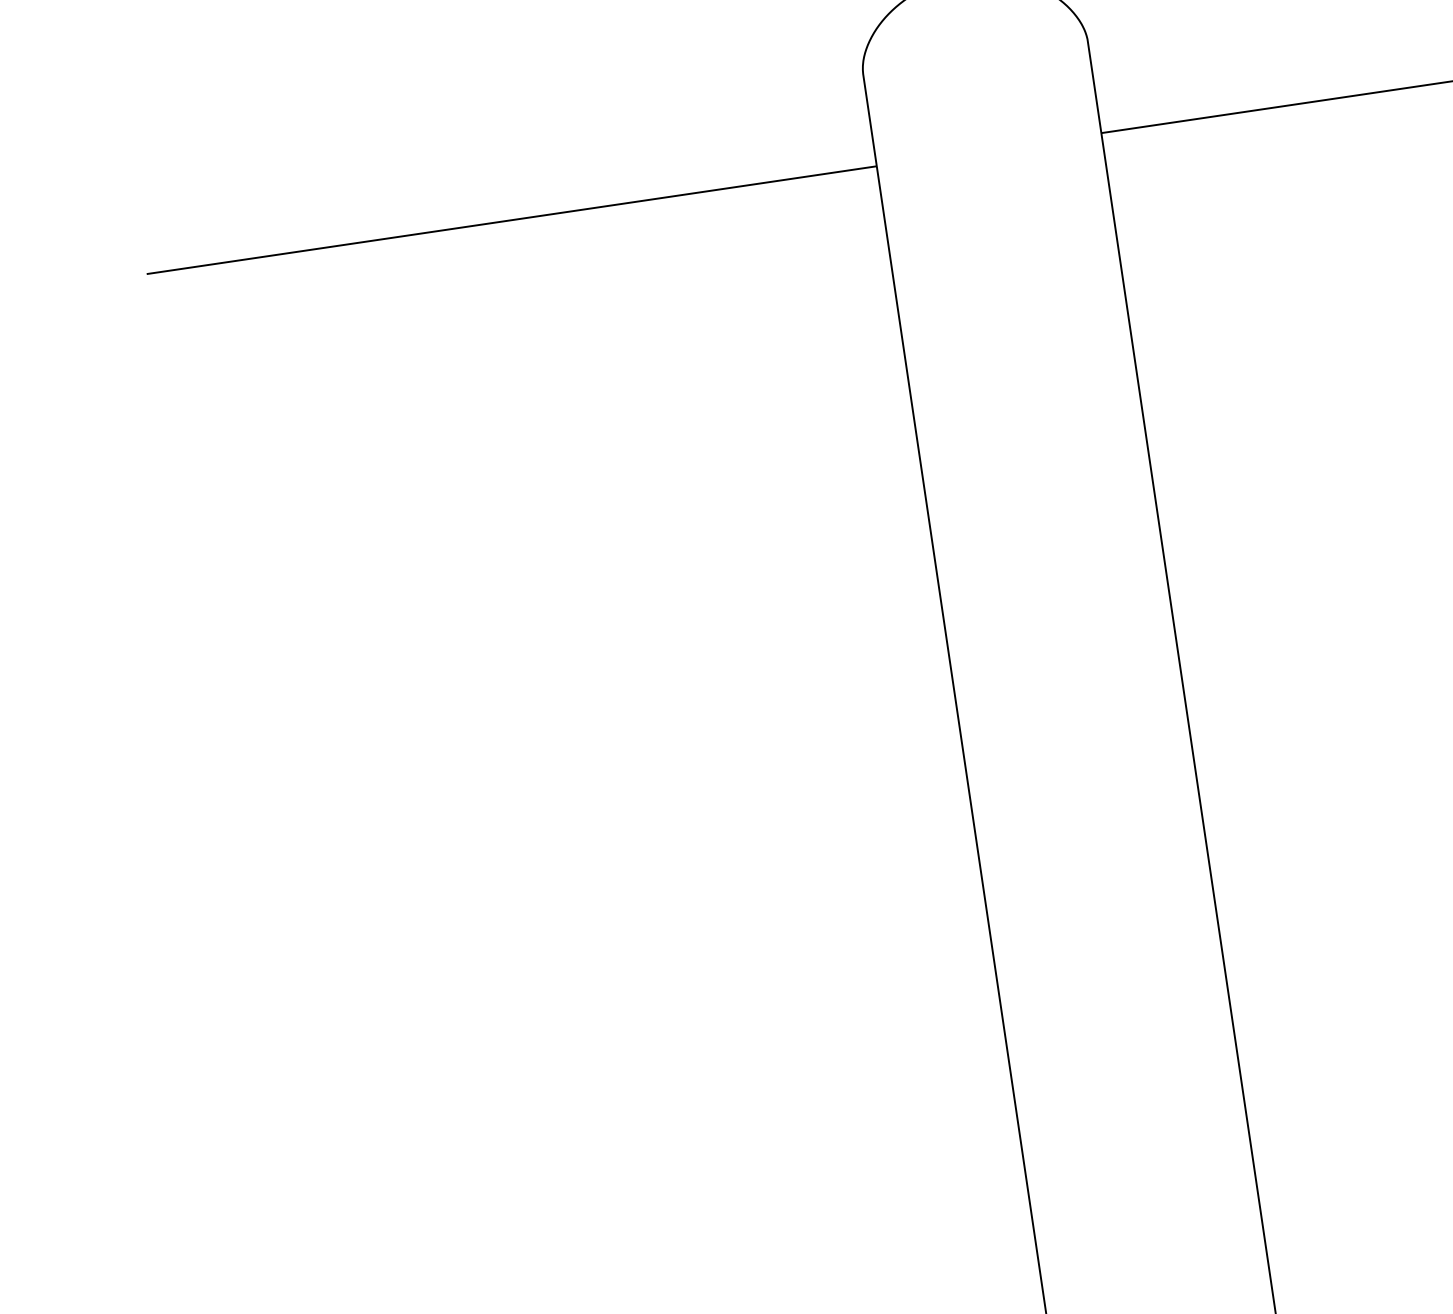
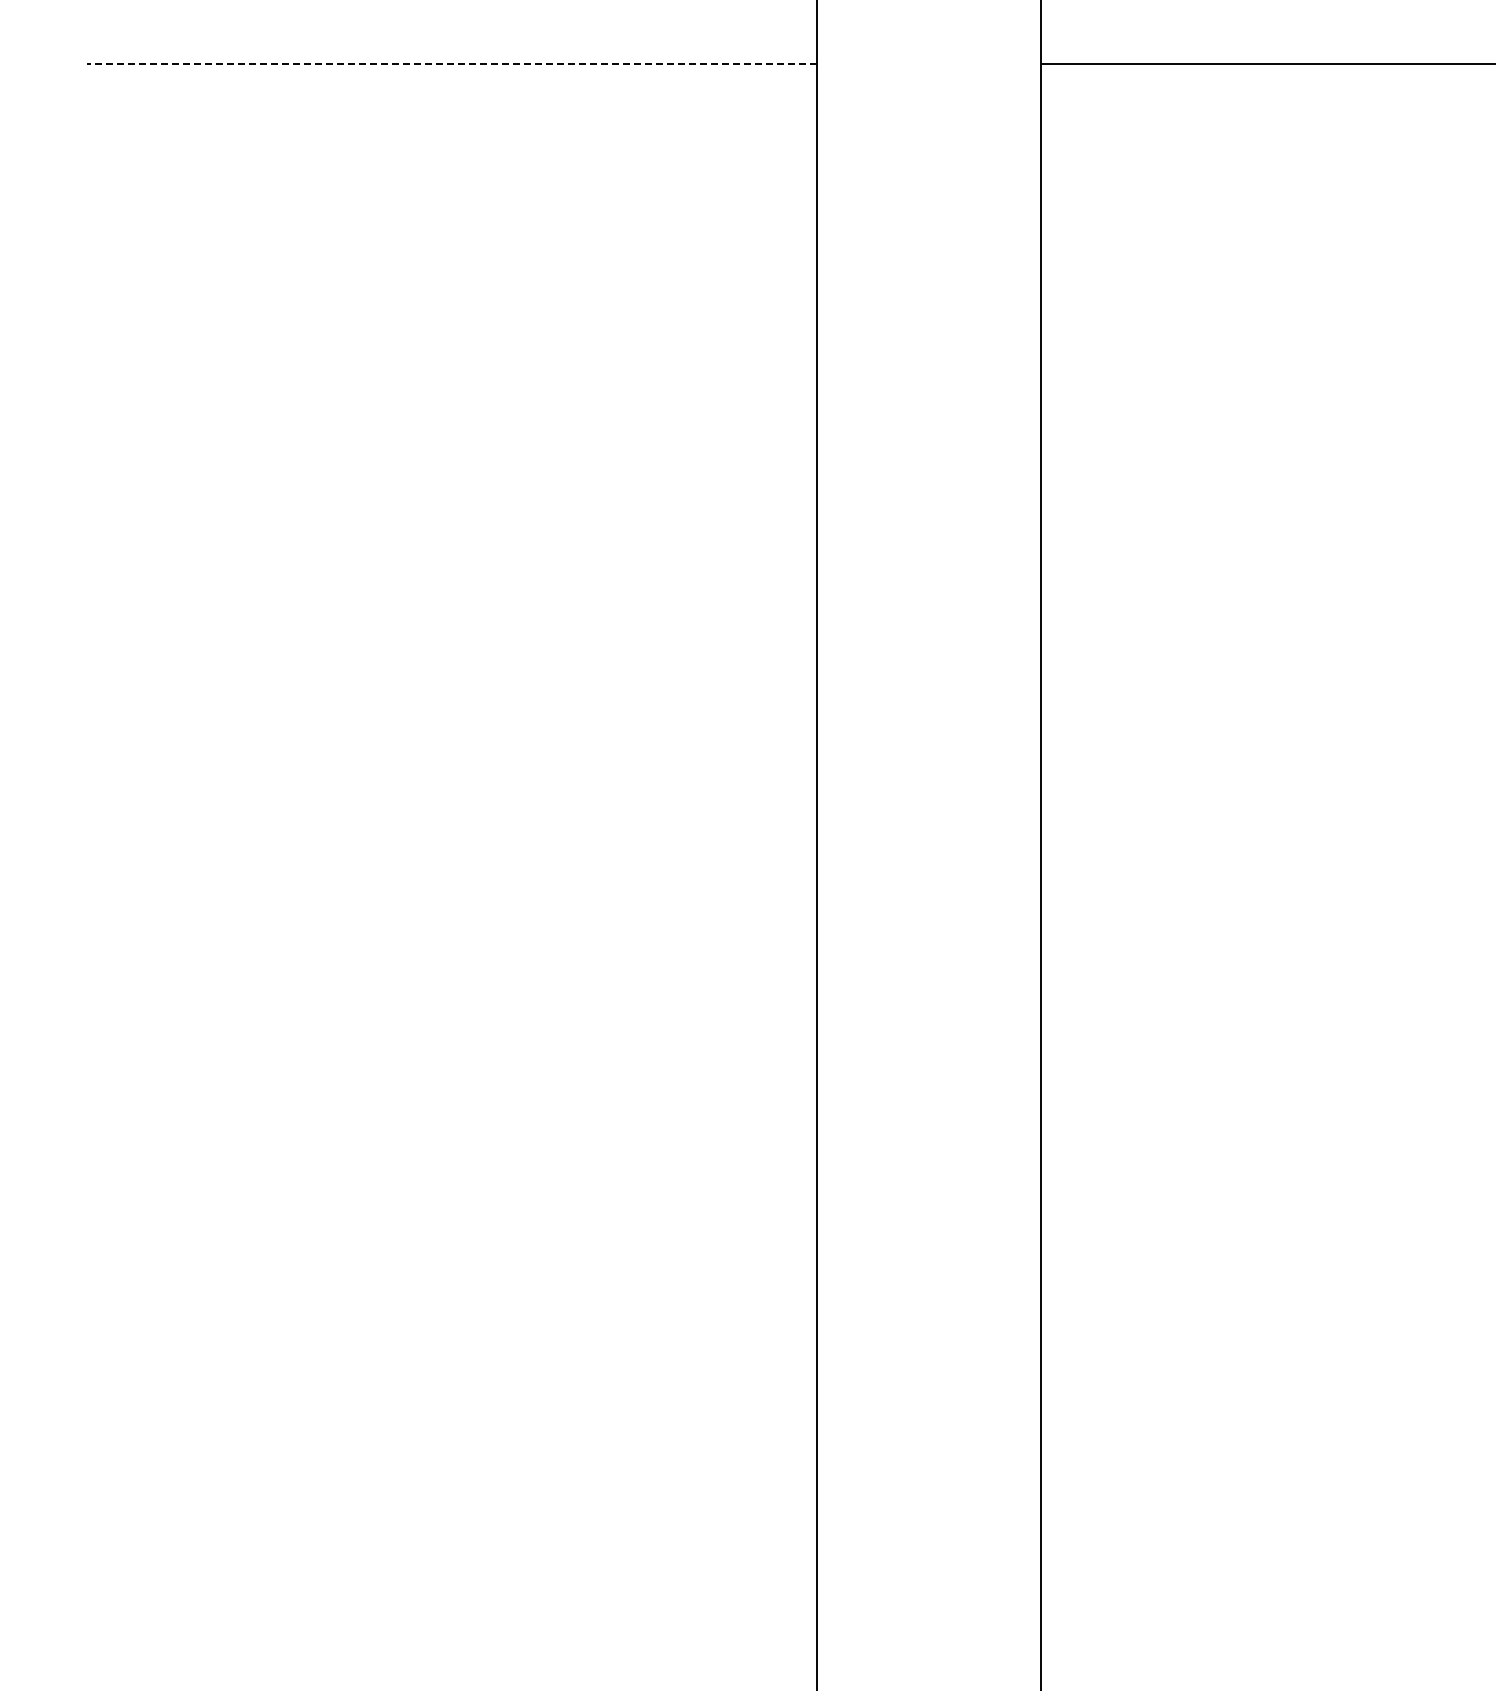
line: (512, 220) -> (452, 64), solid -> dashed

